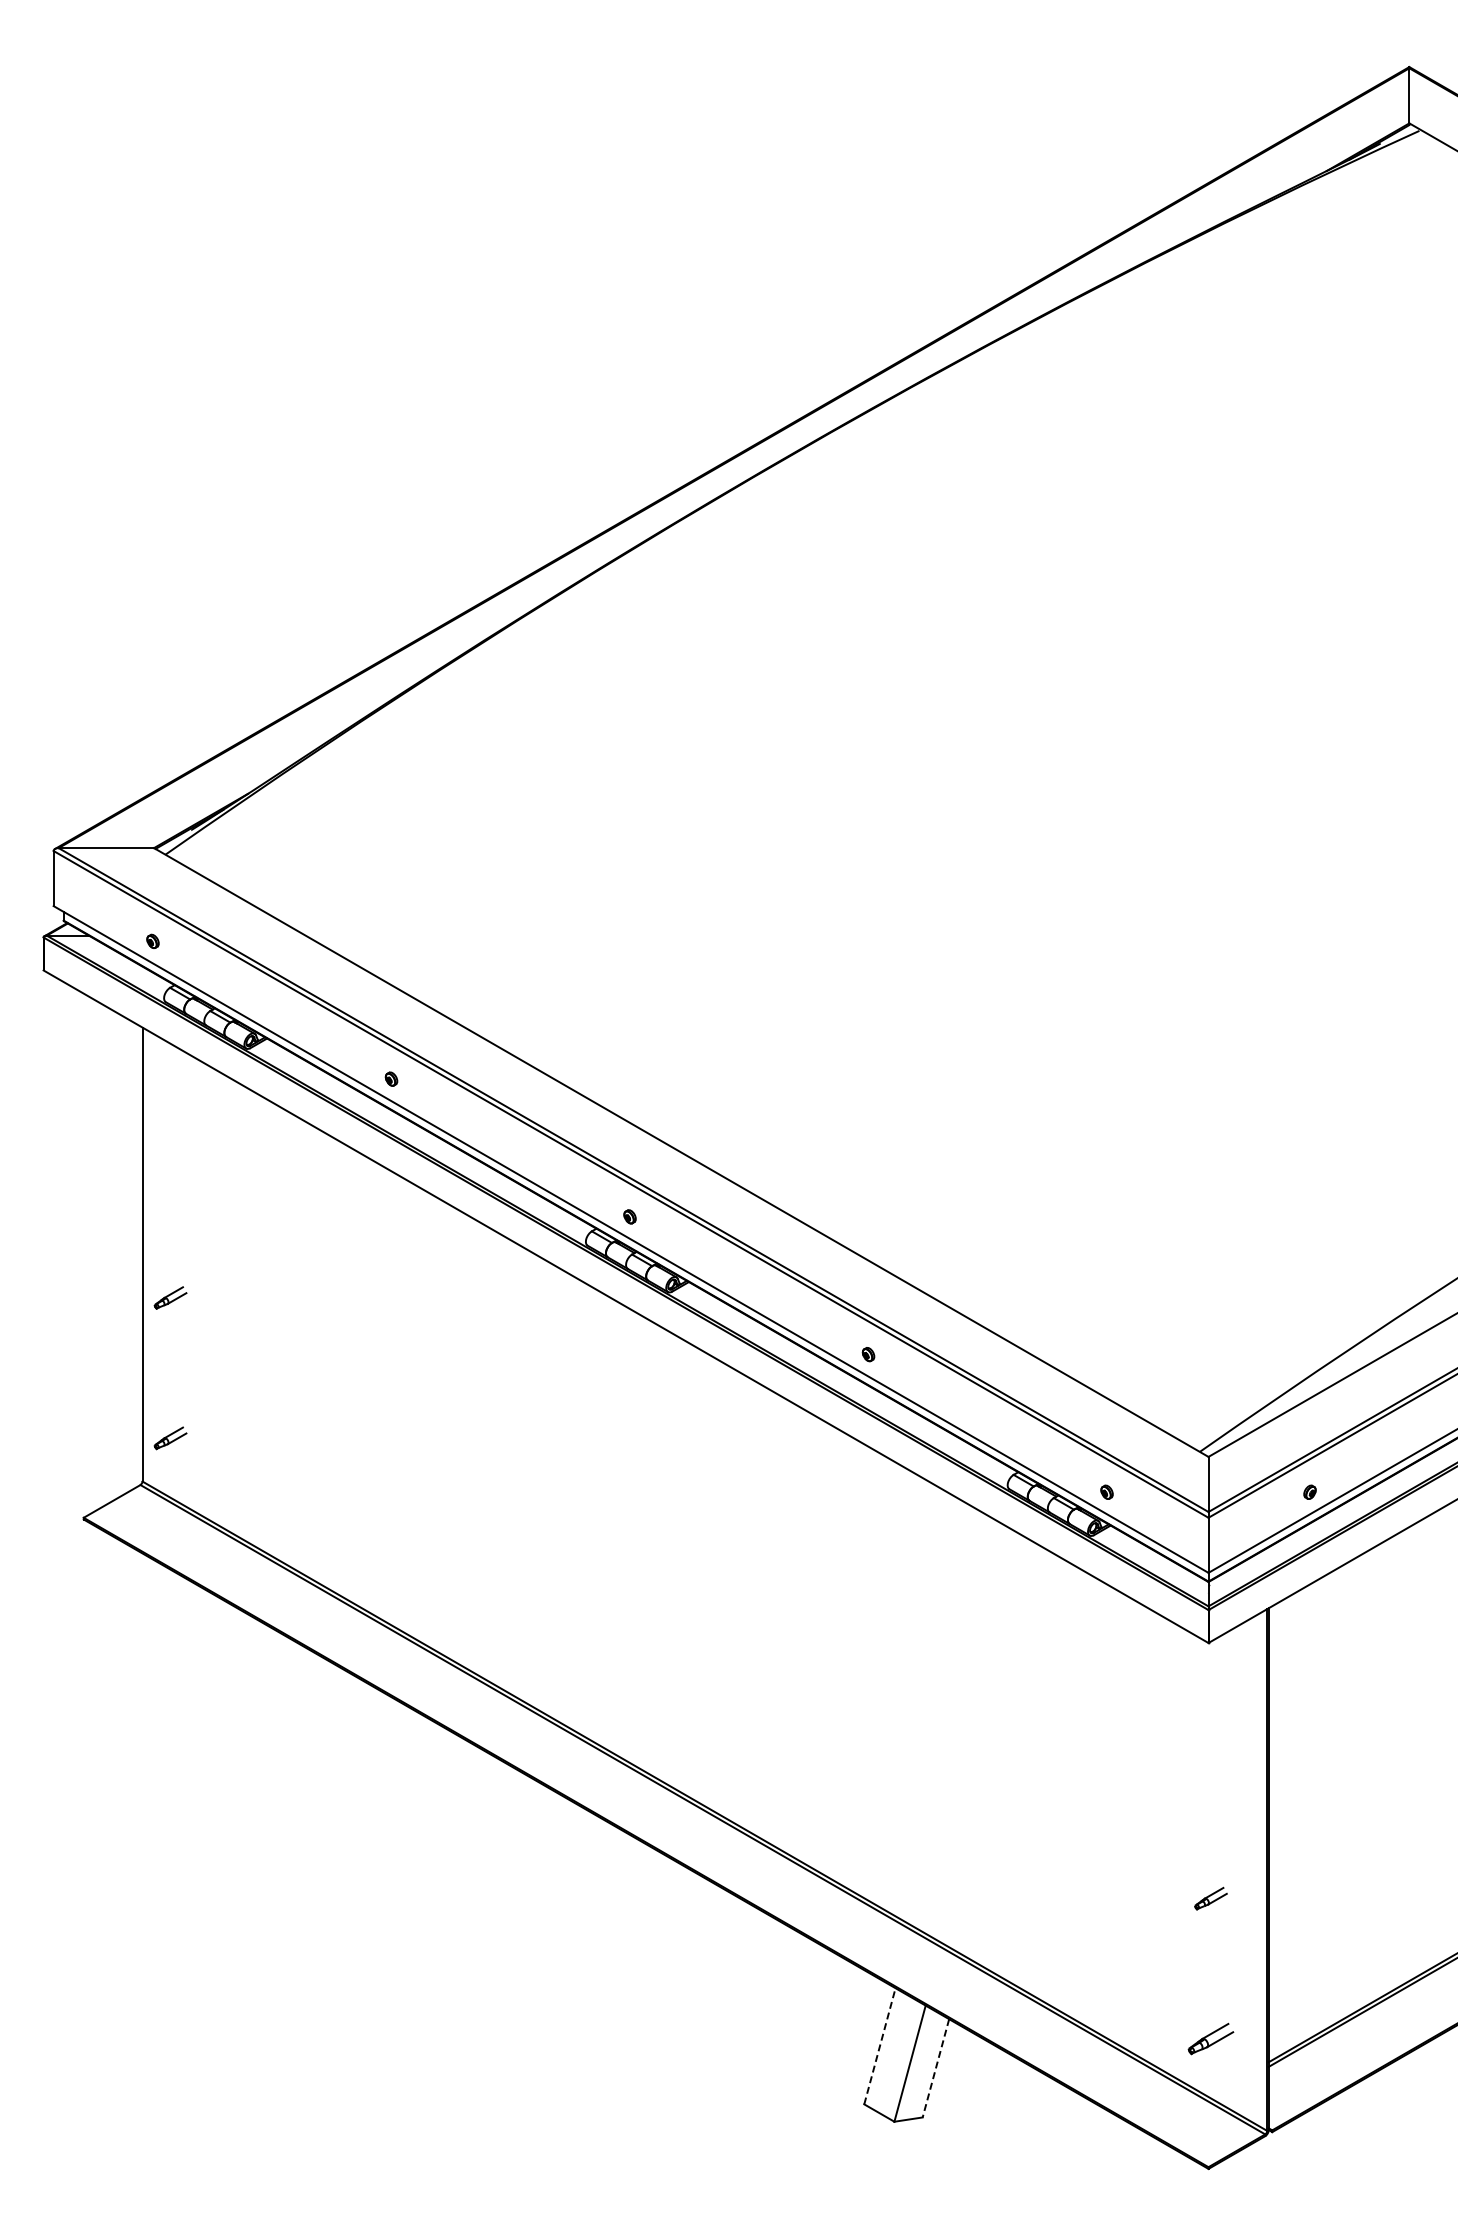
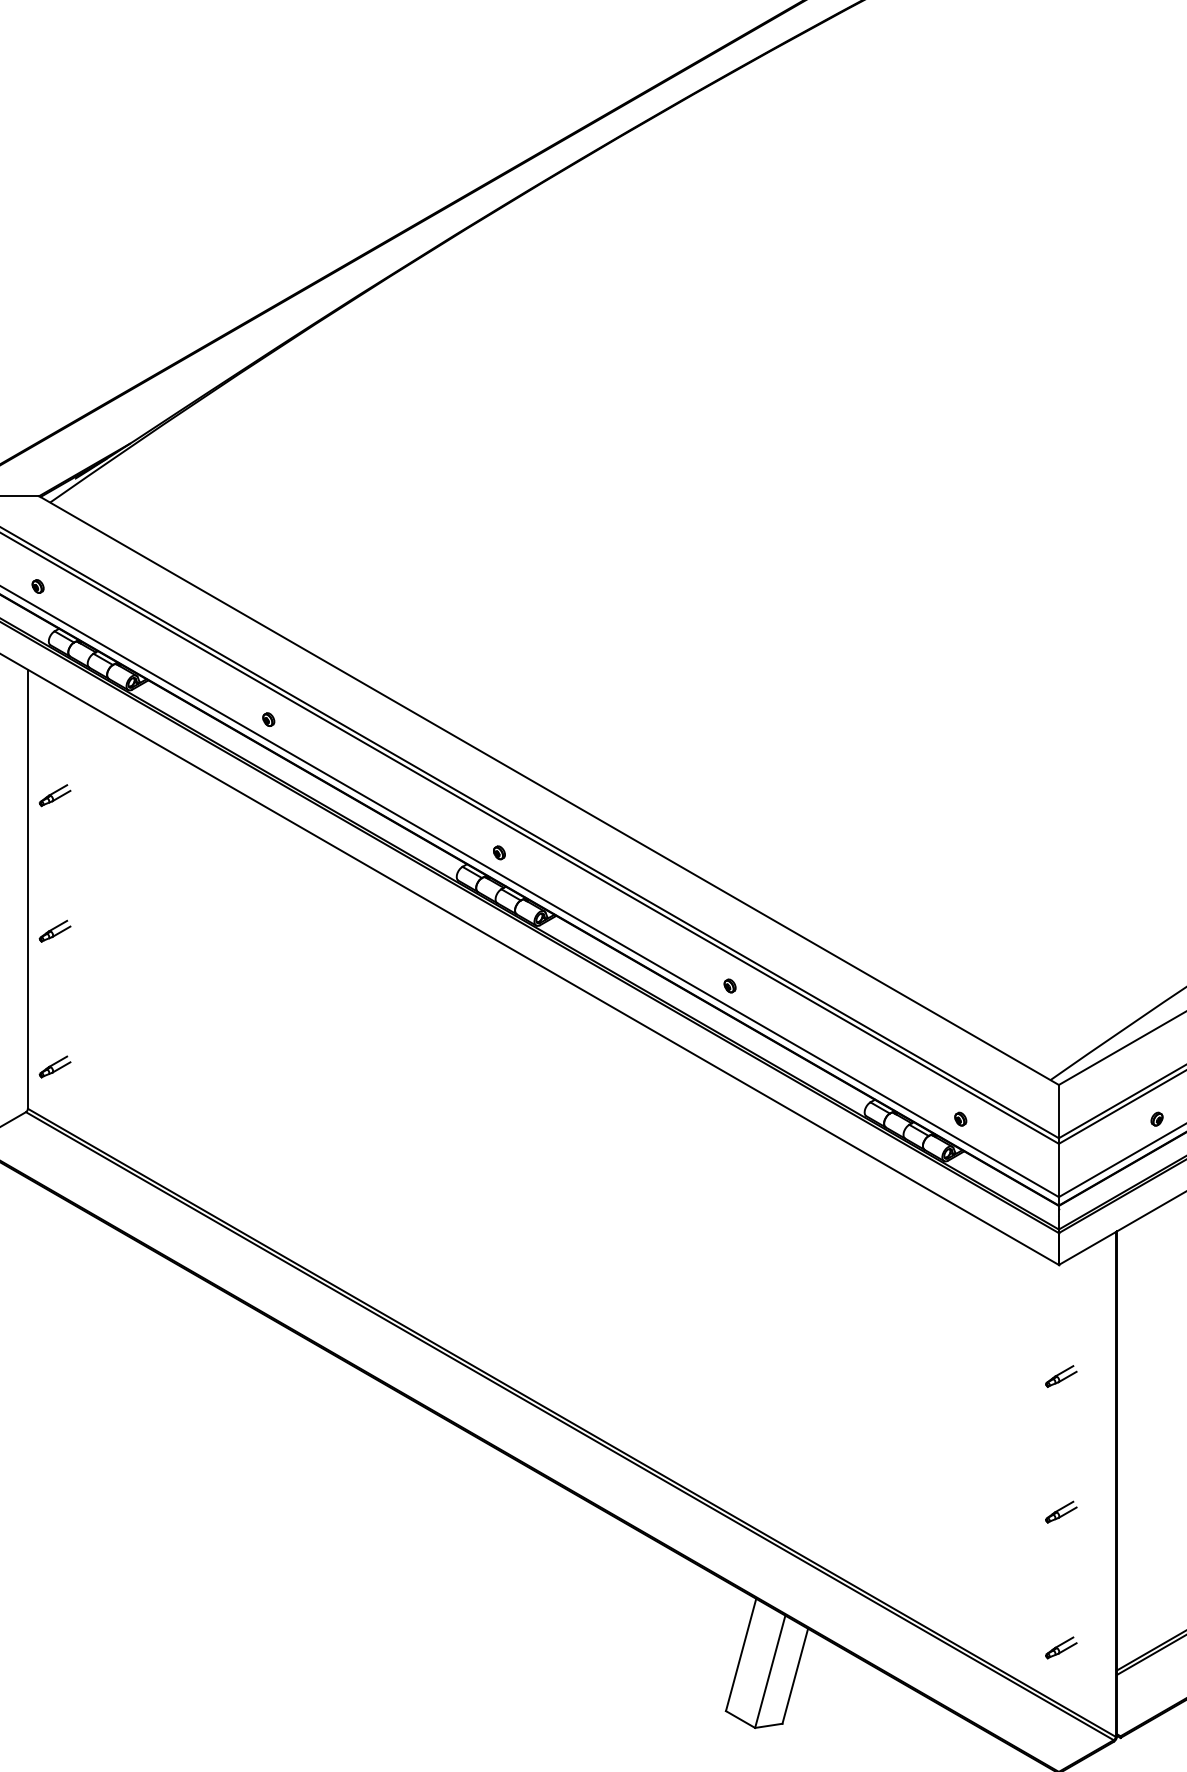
part: (170, 1157) -> (55, 795), added
part: (1210, 1758) -> (1060, 1376), added
part: (1210, 2038) -> (1060, 1647), size x0.71
line: (880, 2045) -> (741, 1654), dashed -> solid
line: (935, 2068) -> (794, 1676), dashed -> solid

